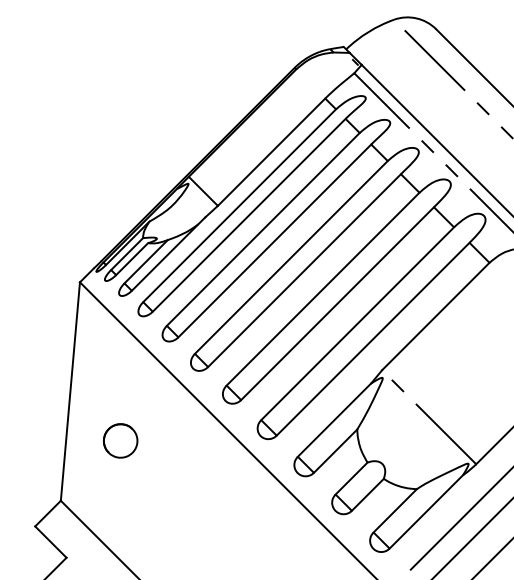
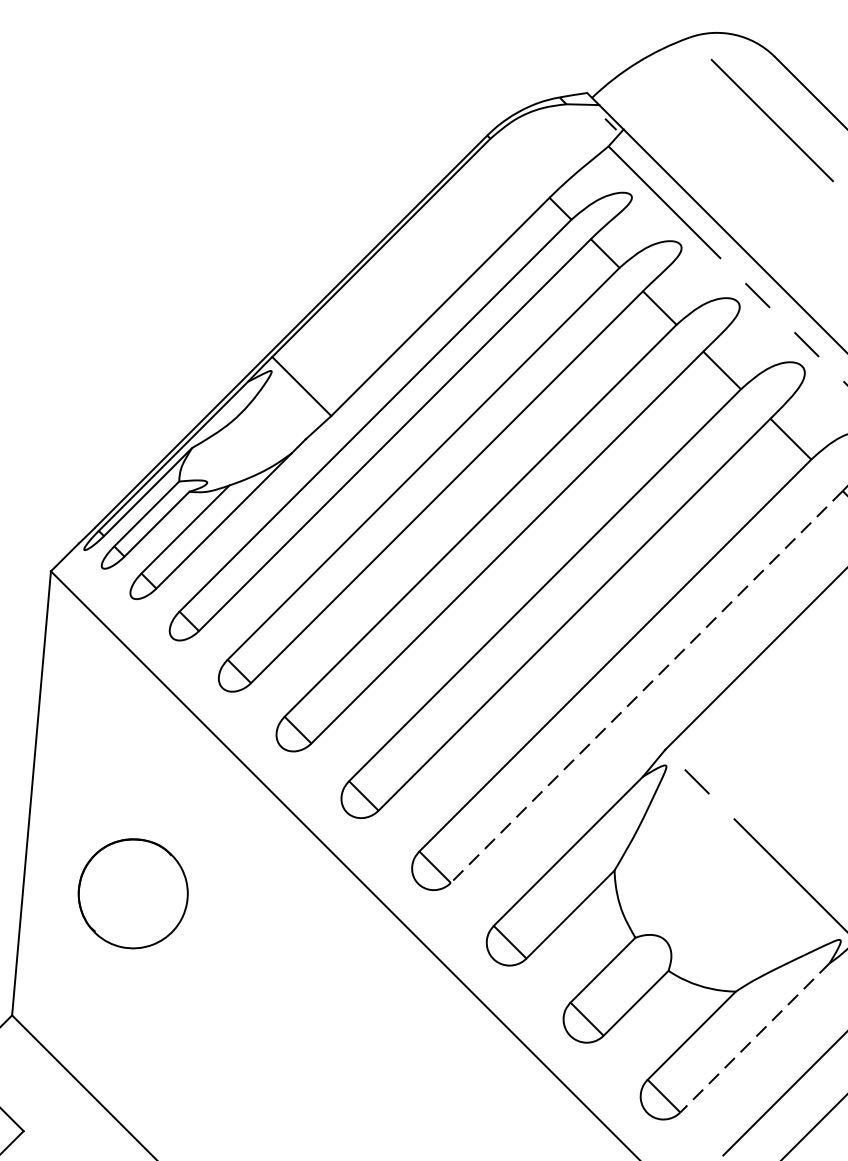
line: (372, 339) -> (645, 687), solid -> dashed
part: (120, 440) -> (133, 892), size x1.6
line: (426, 511) -> (755, 1037), solid -> dashed

